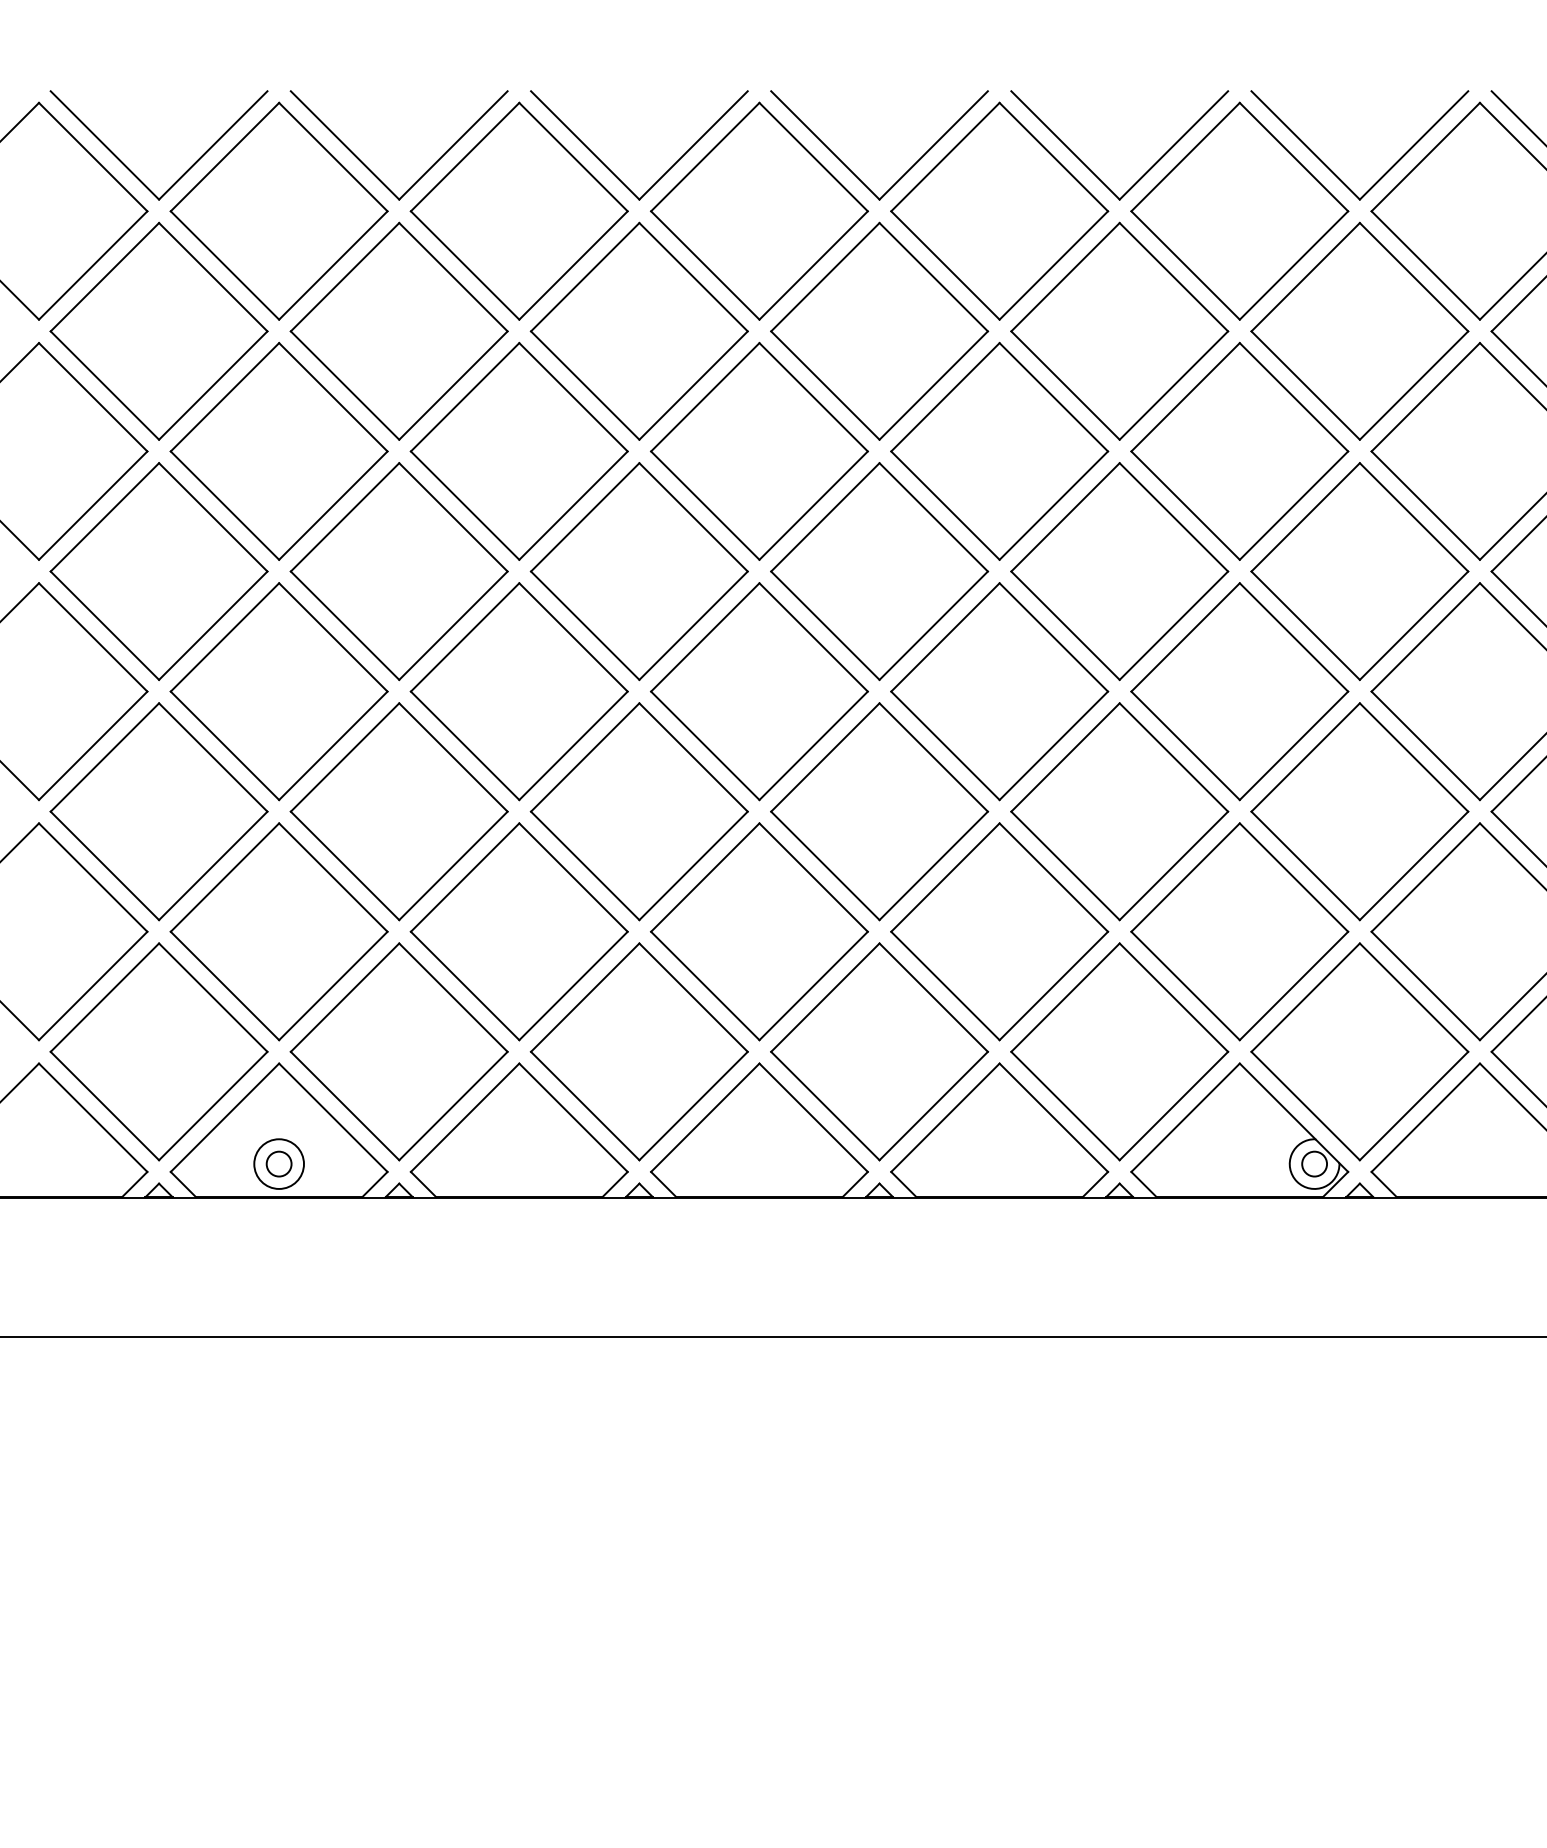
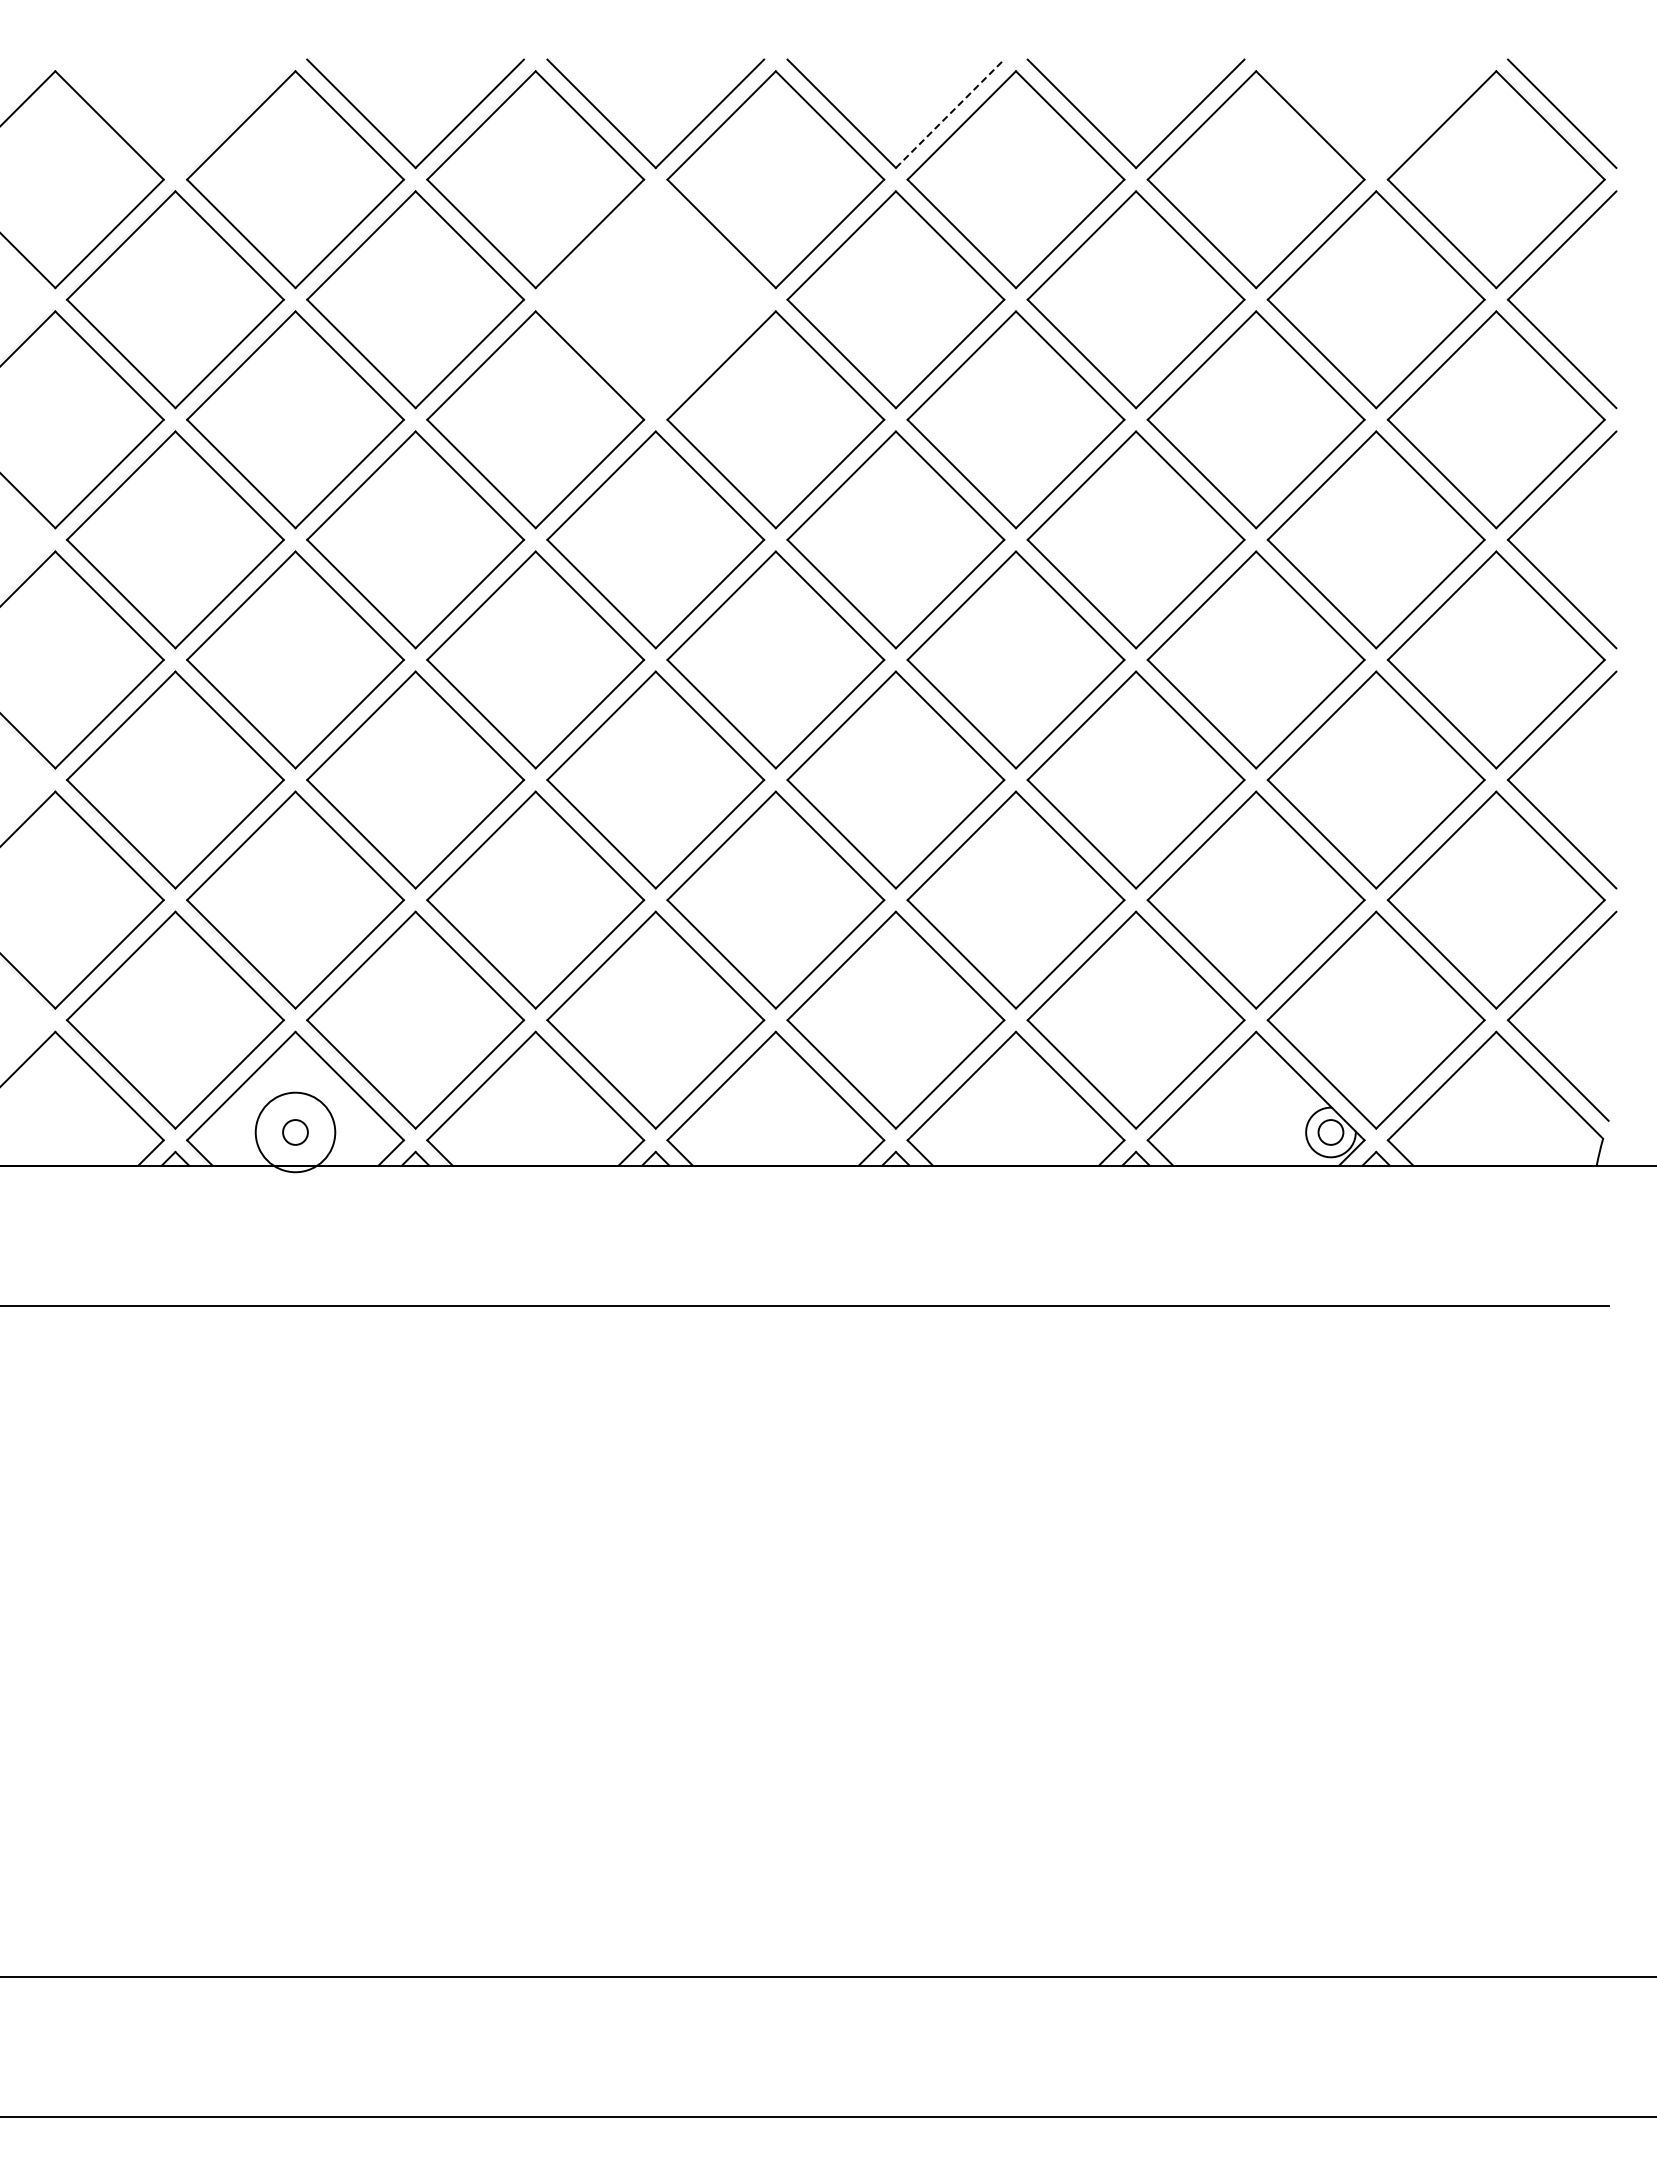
line: (934, 145) -> (950, 113), solid -> dashed
part: (132, 171) -> (148, 139), removed
part: (1333, 171) -> (1349, 139), removed
part: (639, 331) -> (655, 299), removed
circle: (279, 1164) -> (295, 1132), size x1.6

